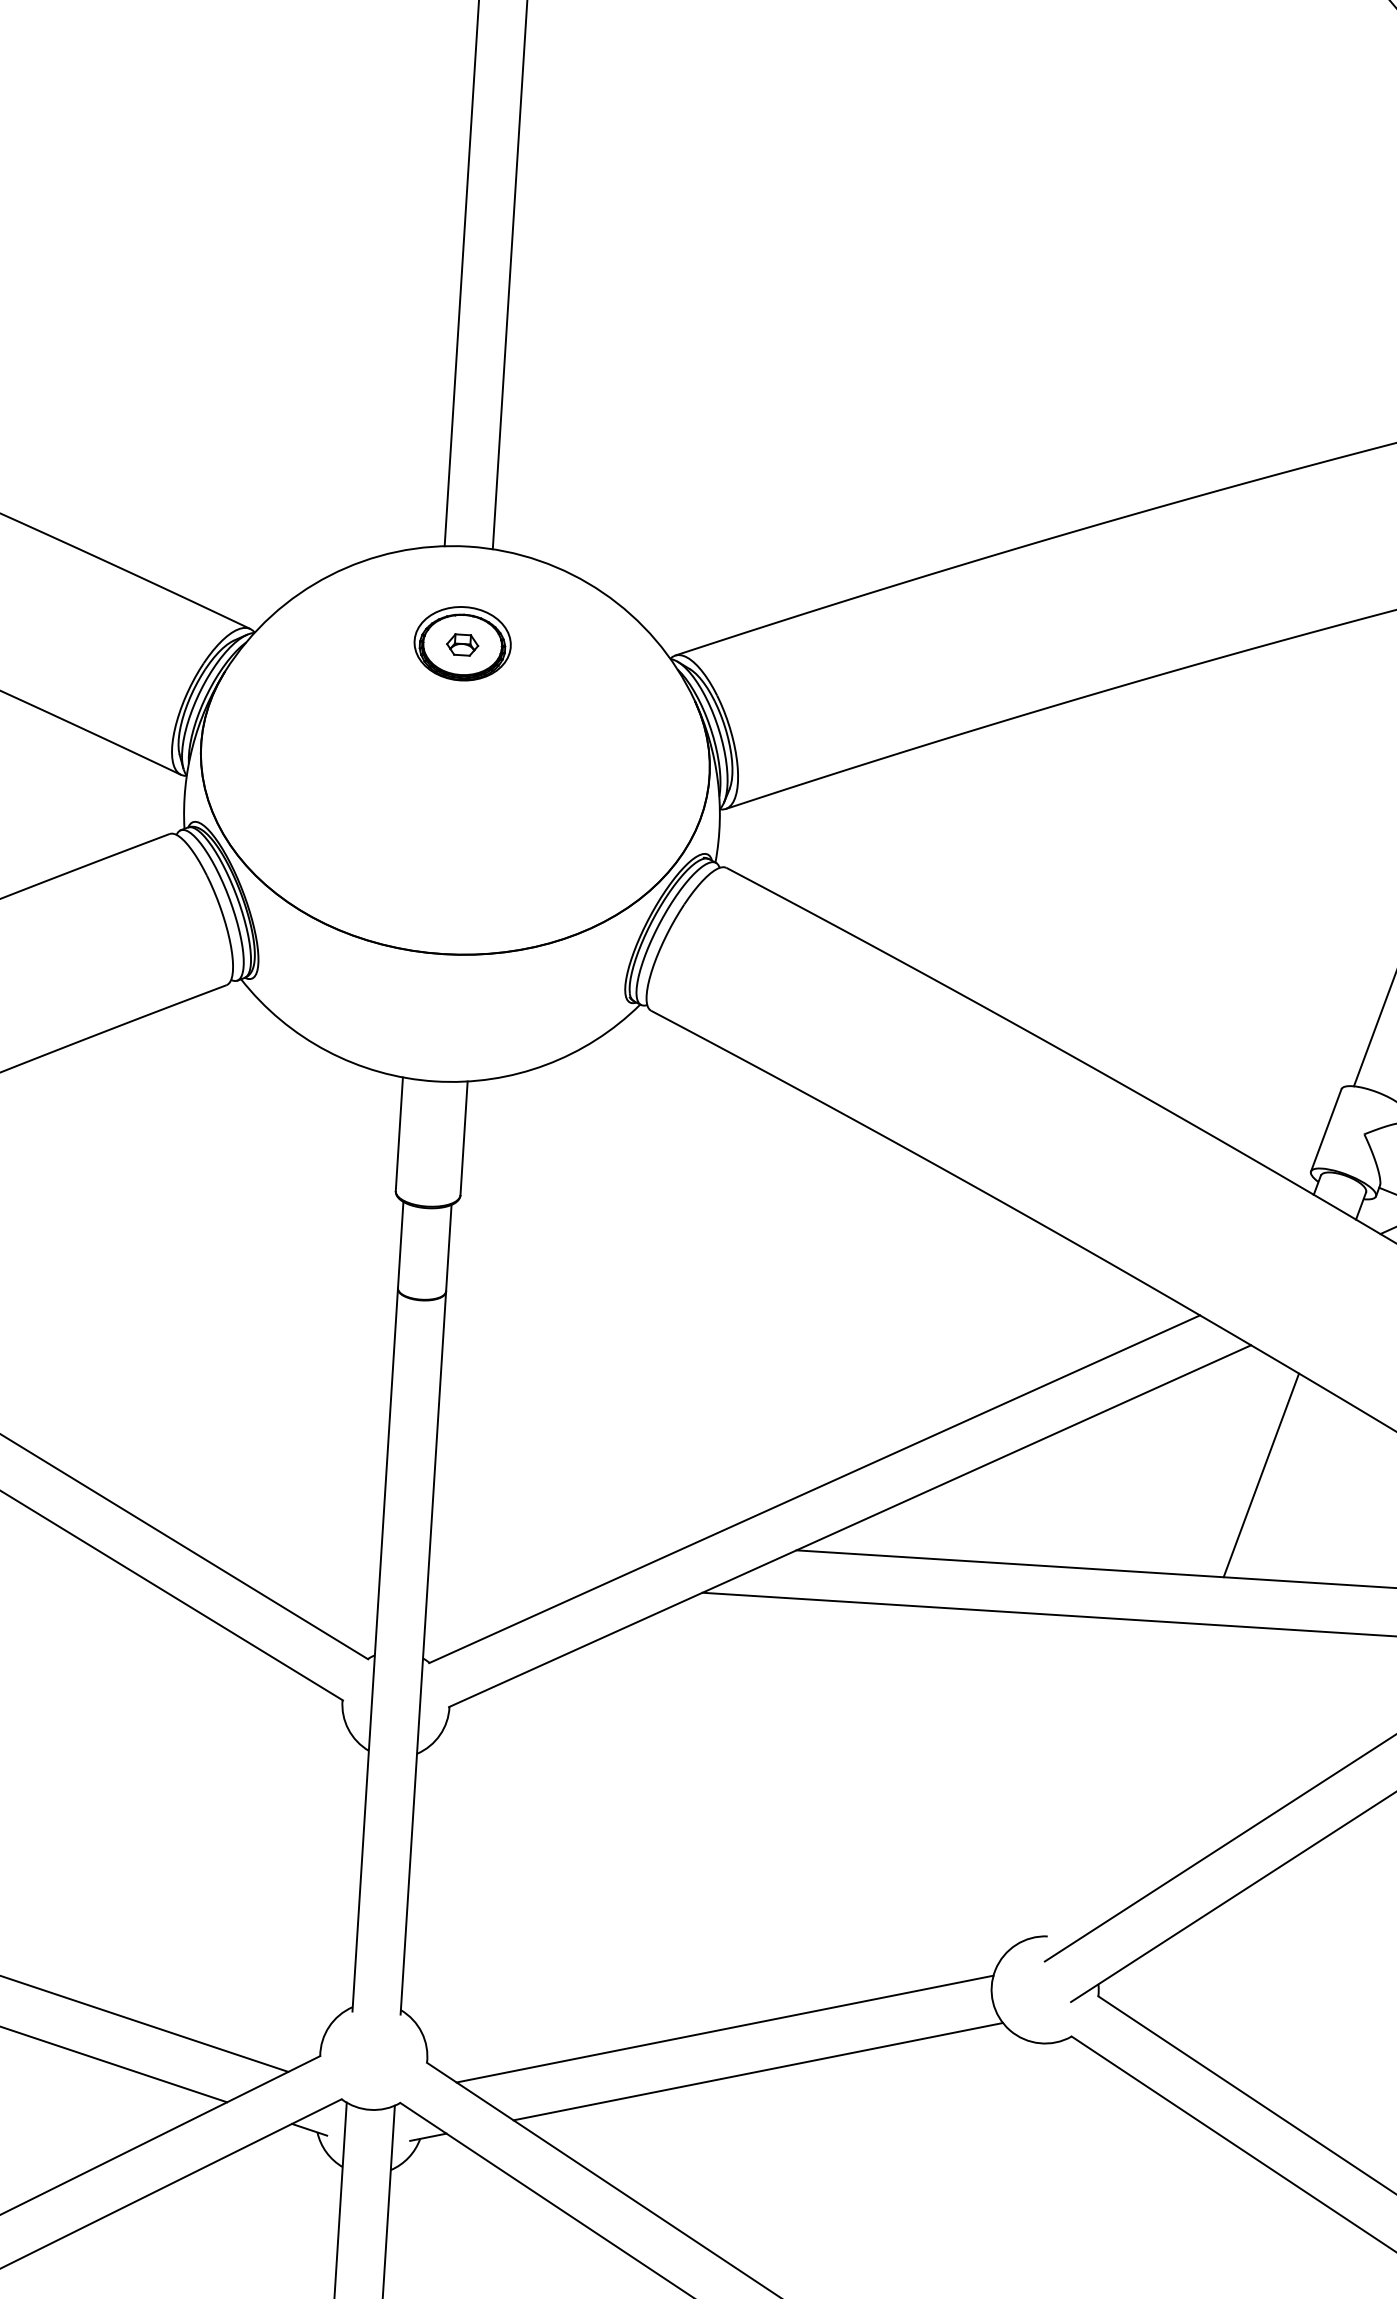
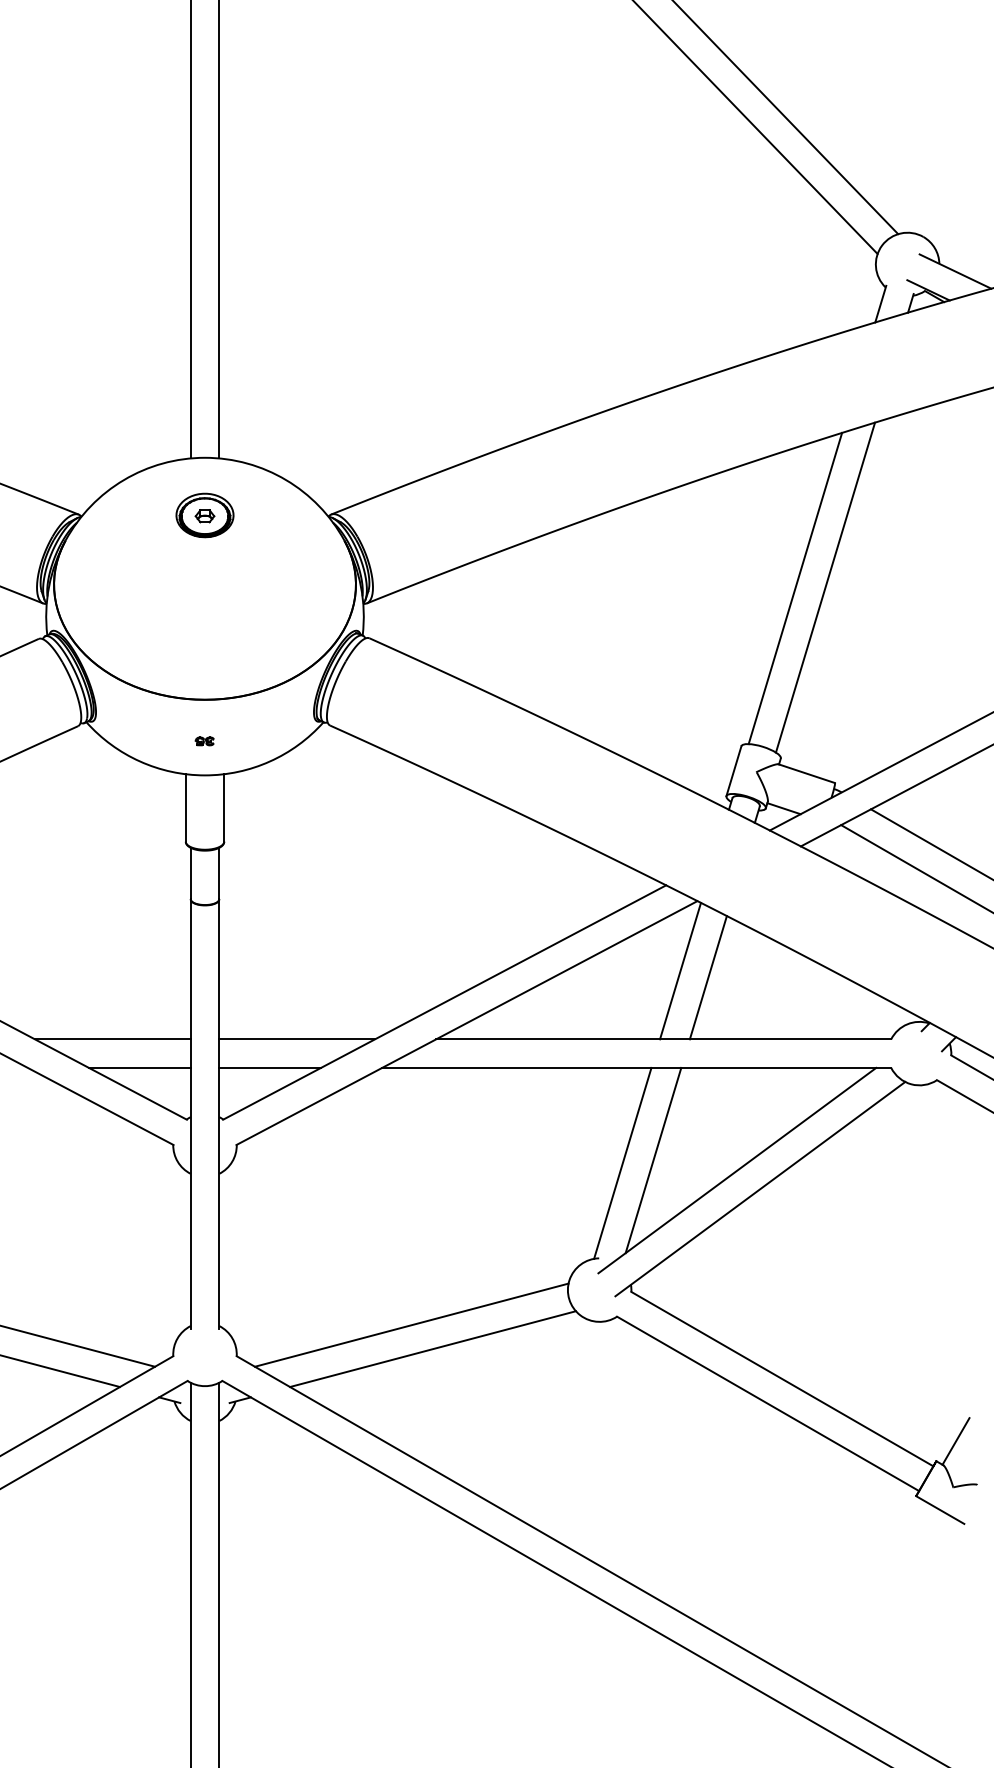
part: (437, 1024) -> (204, 741), added
line: (1215, 1460) -> (680, 970), added
line: (251, 1516) -> (112, 1039), added
line: (562, 1535) -> (297, 1039), added
line: (293, 1566) -> (139, 1067), added
line: (514, 1580) -> (270, 1067), added
line: (1097, 1777) -> (622, 1162), added
line: (1149, 1777) -> (653, 1160), added

